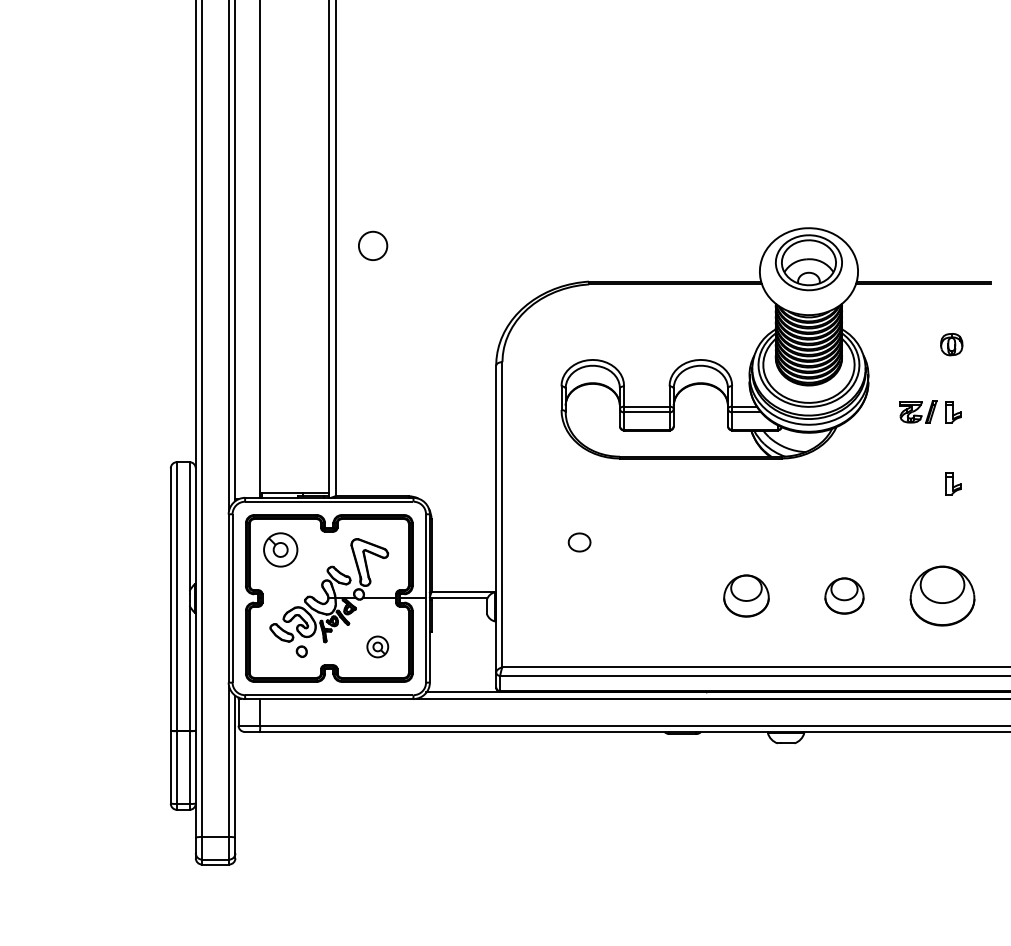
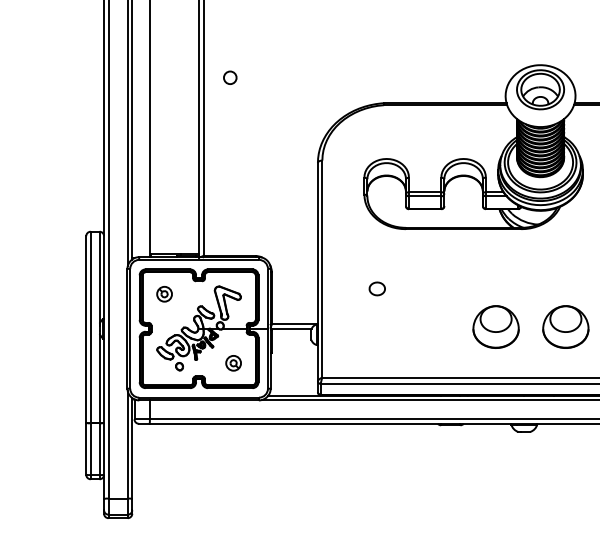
circle: (372, 245) -> (229, 77), size x0.62
part: (280, 549) -> (164, 293), size x0.62
part: (746, 595) -> (496, 326), size x1.43
part: (844, 595) -> (565, 326), size x1.67

